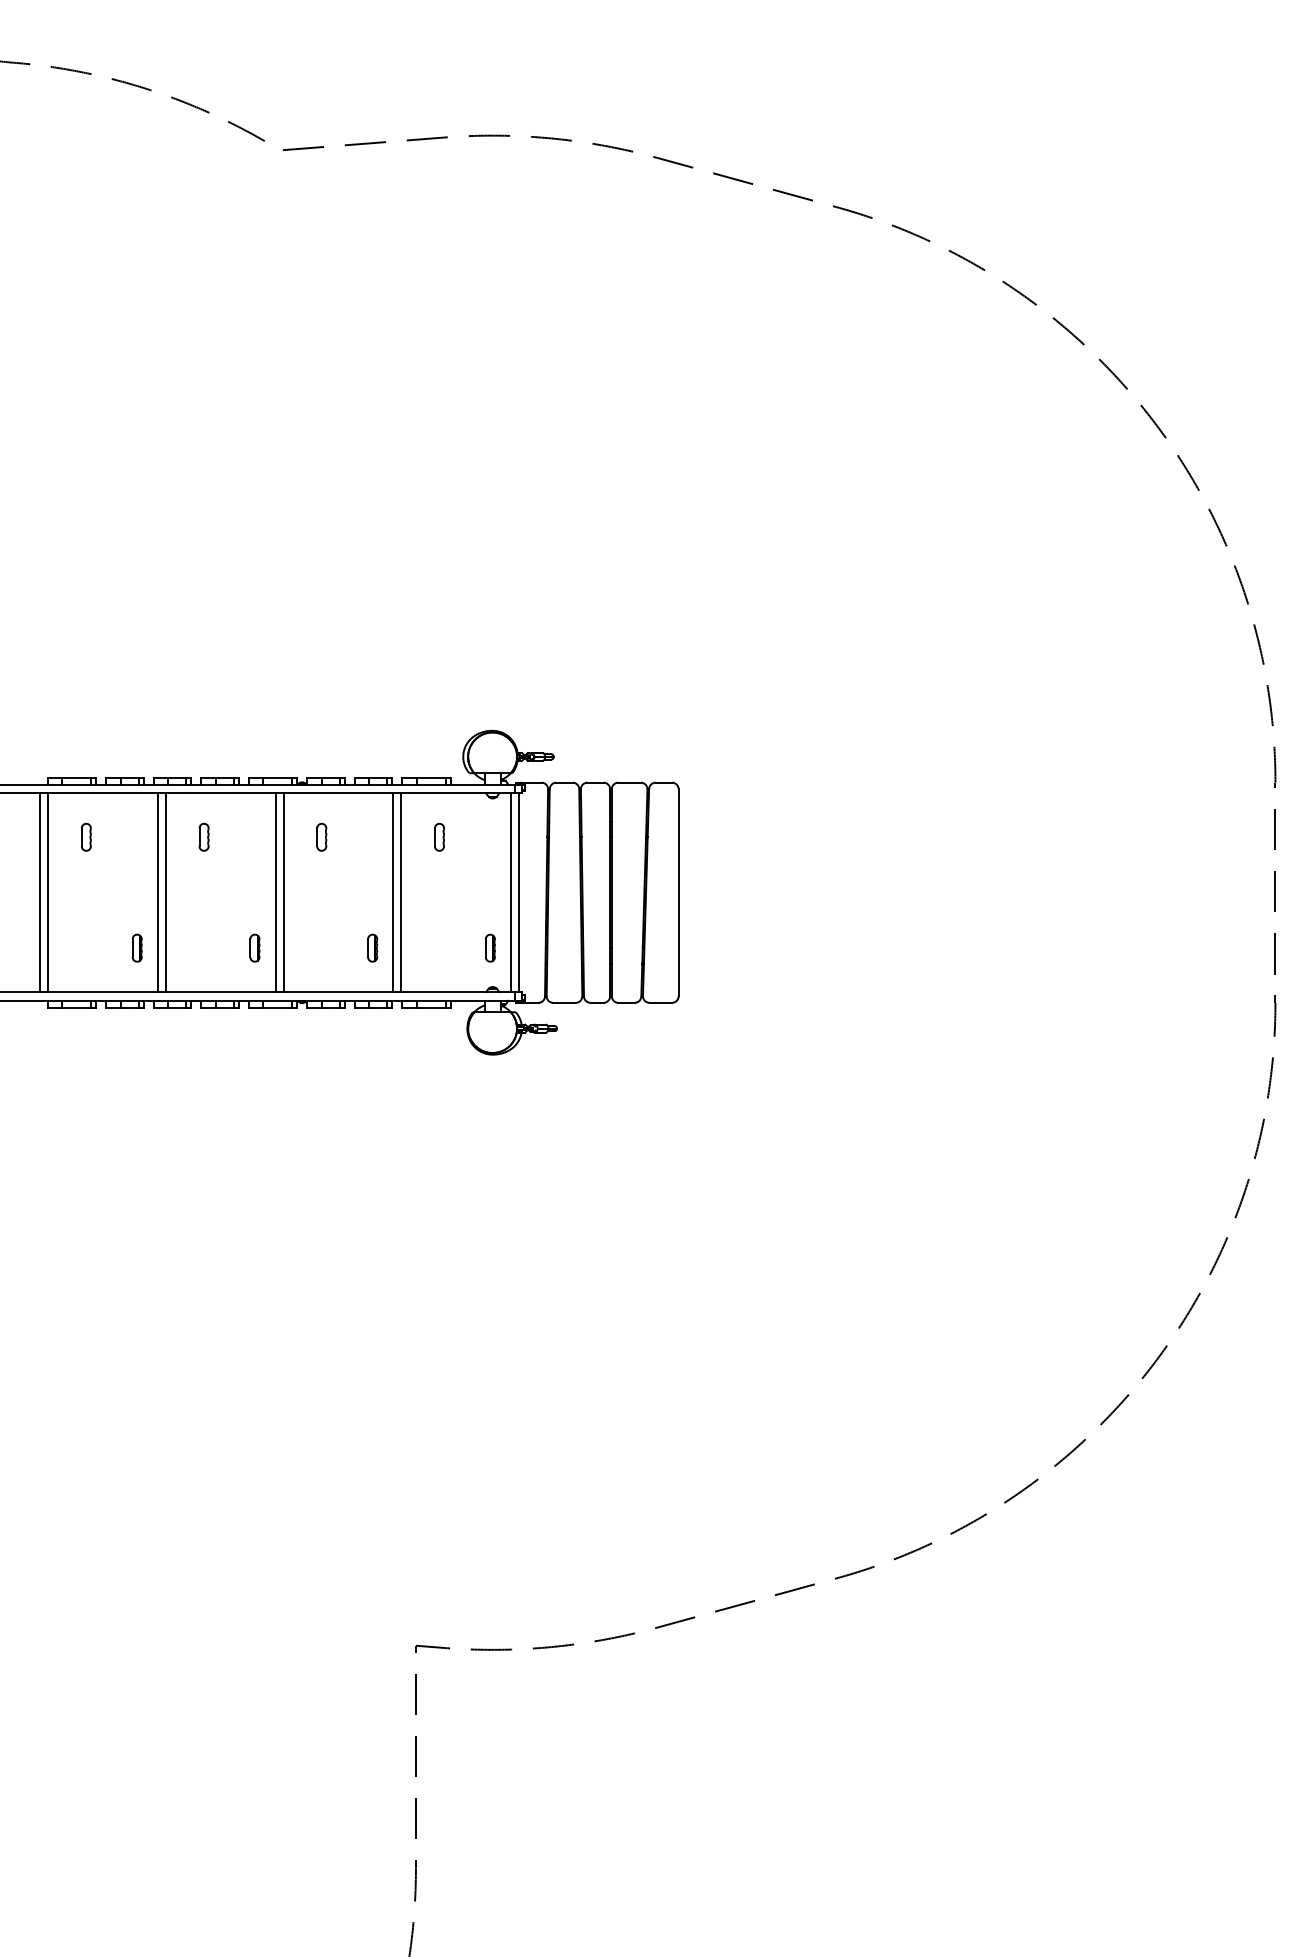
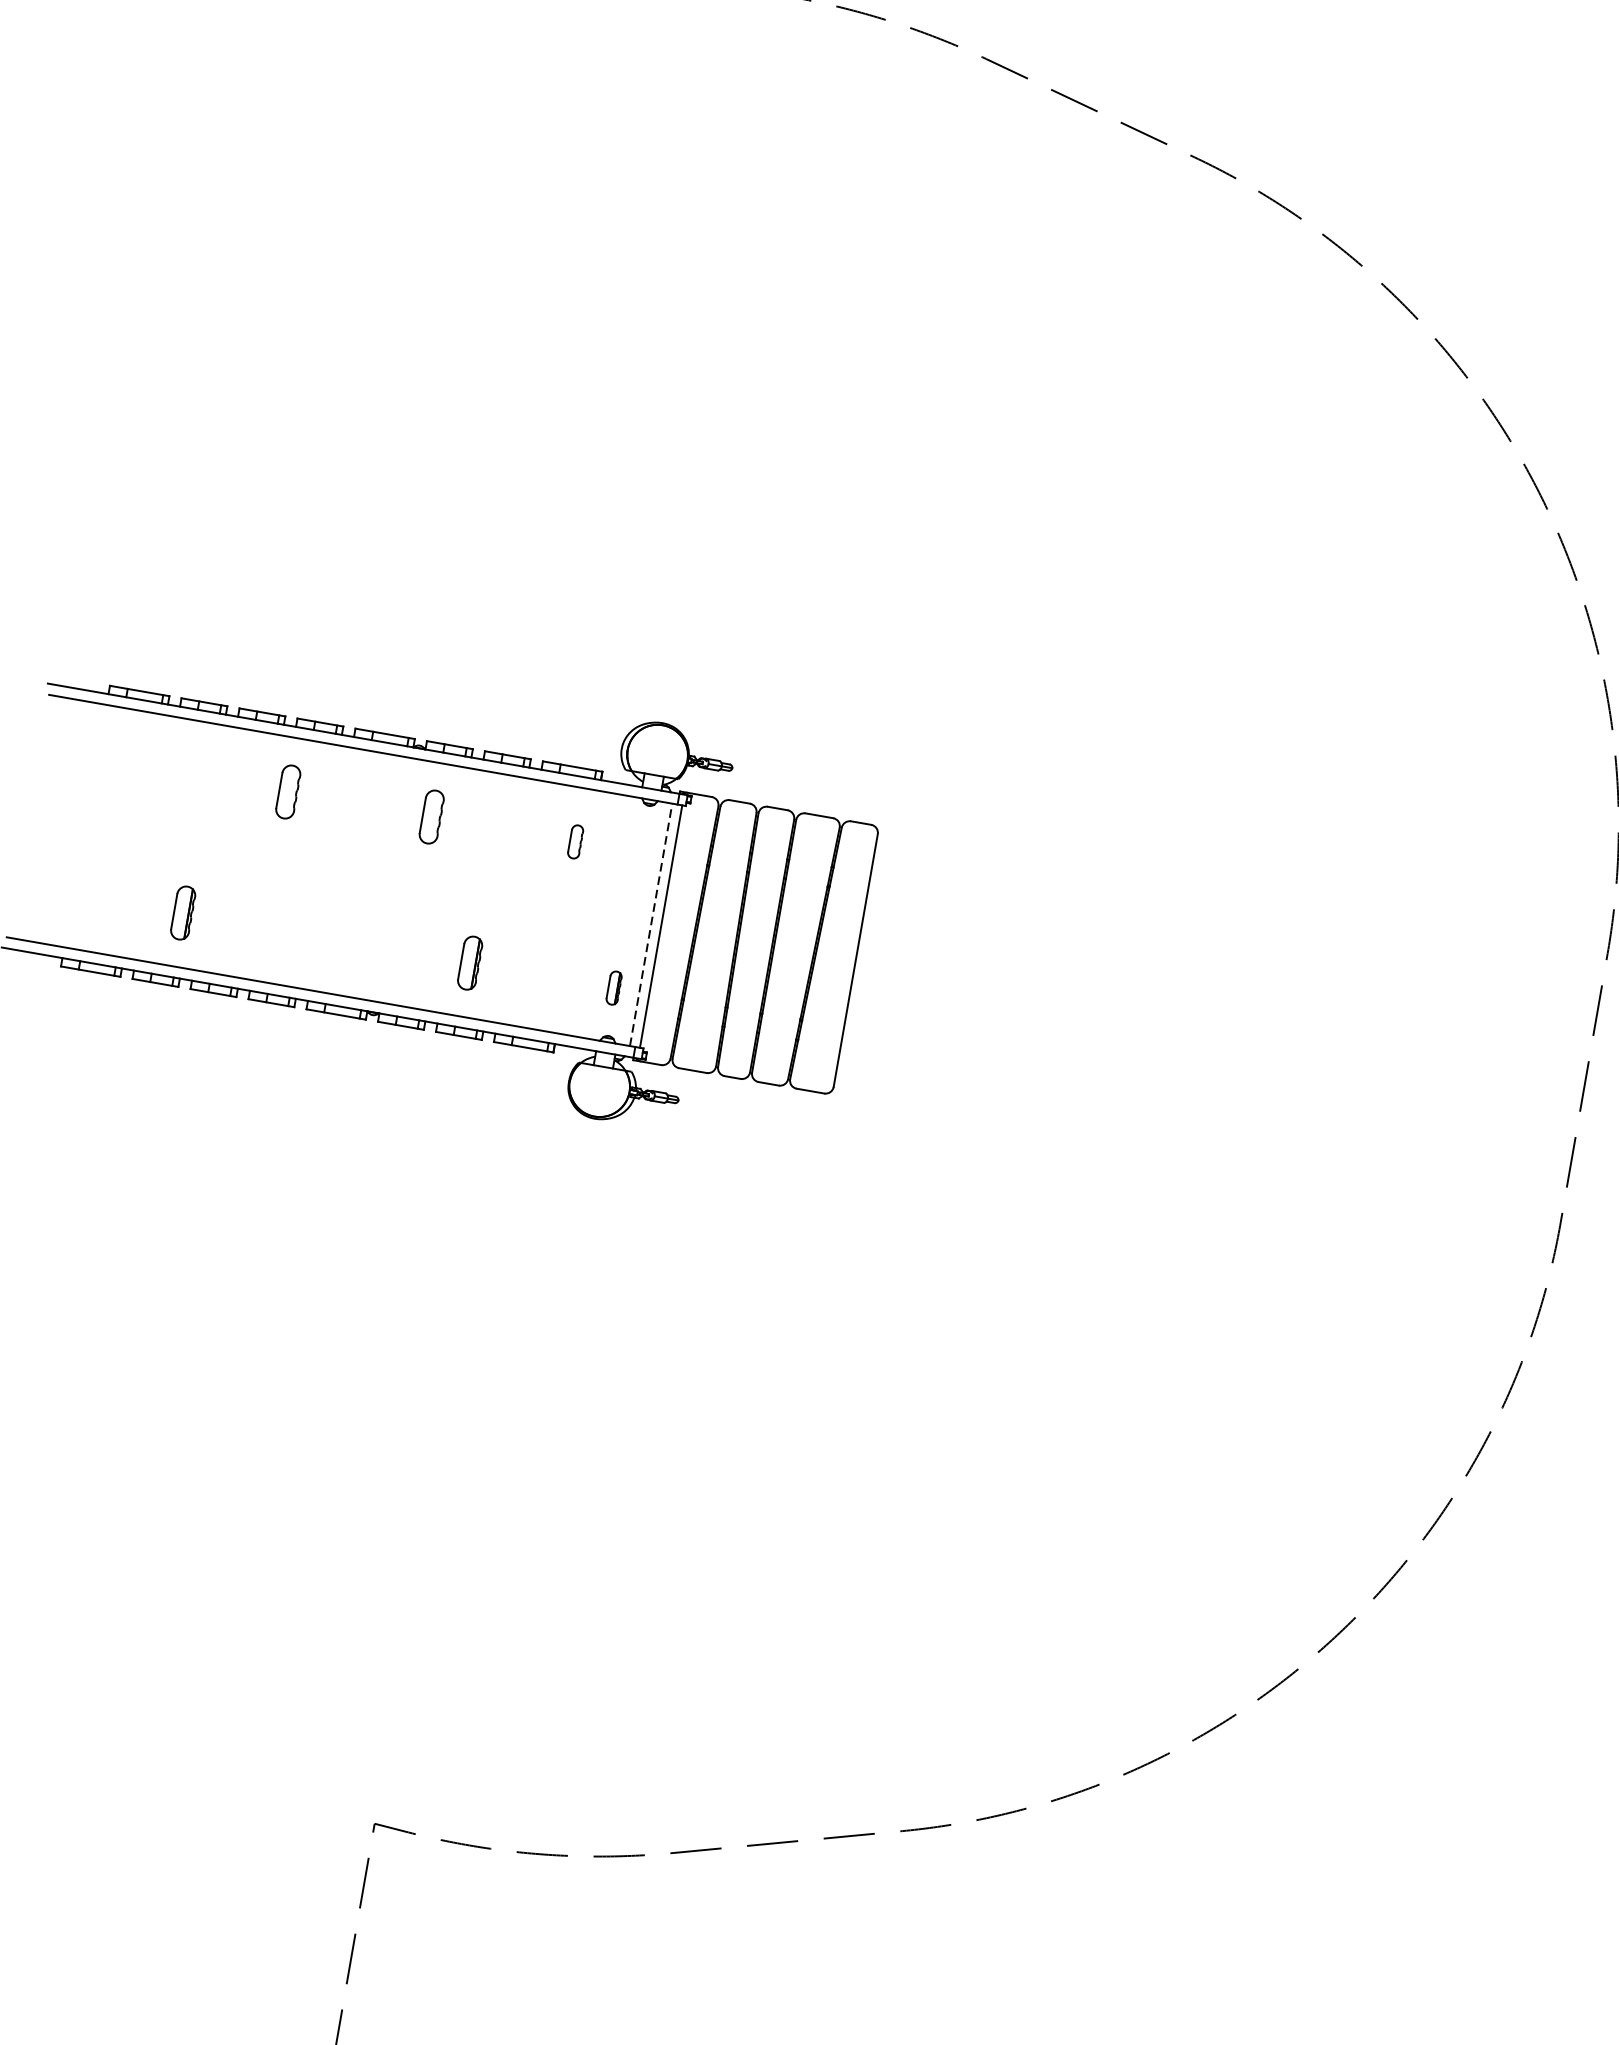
part: (86, 836) -> (144, 765), removed
part: (203, 836) -> (287, 790), size x1.6
part: (321, 836) -> (431, 815), size x1.6
line: (40, 892) -> (76, 824), removed
line: (48, 892) -> (86, 826), removed
line: (157, 892) -> (219, 849), removed
line: (166, 892) -> (230, 851), removed
line: (275, 892) -> (363, 874), removed
line: (283, 892) -> (373, 876), removed
line: (393, 892) -> (507, 899), removed
line: (401, 892) -> (517, 901), removed
line: (511, 892) -> (651, 924), solid -> dashed
part: (136, 947) -> (182, 911), size x1.6
part: (254, 947) -> (326, 937), removed
part: (372, 947) -> (470, 962), size x1.6

